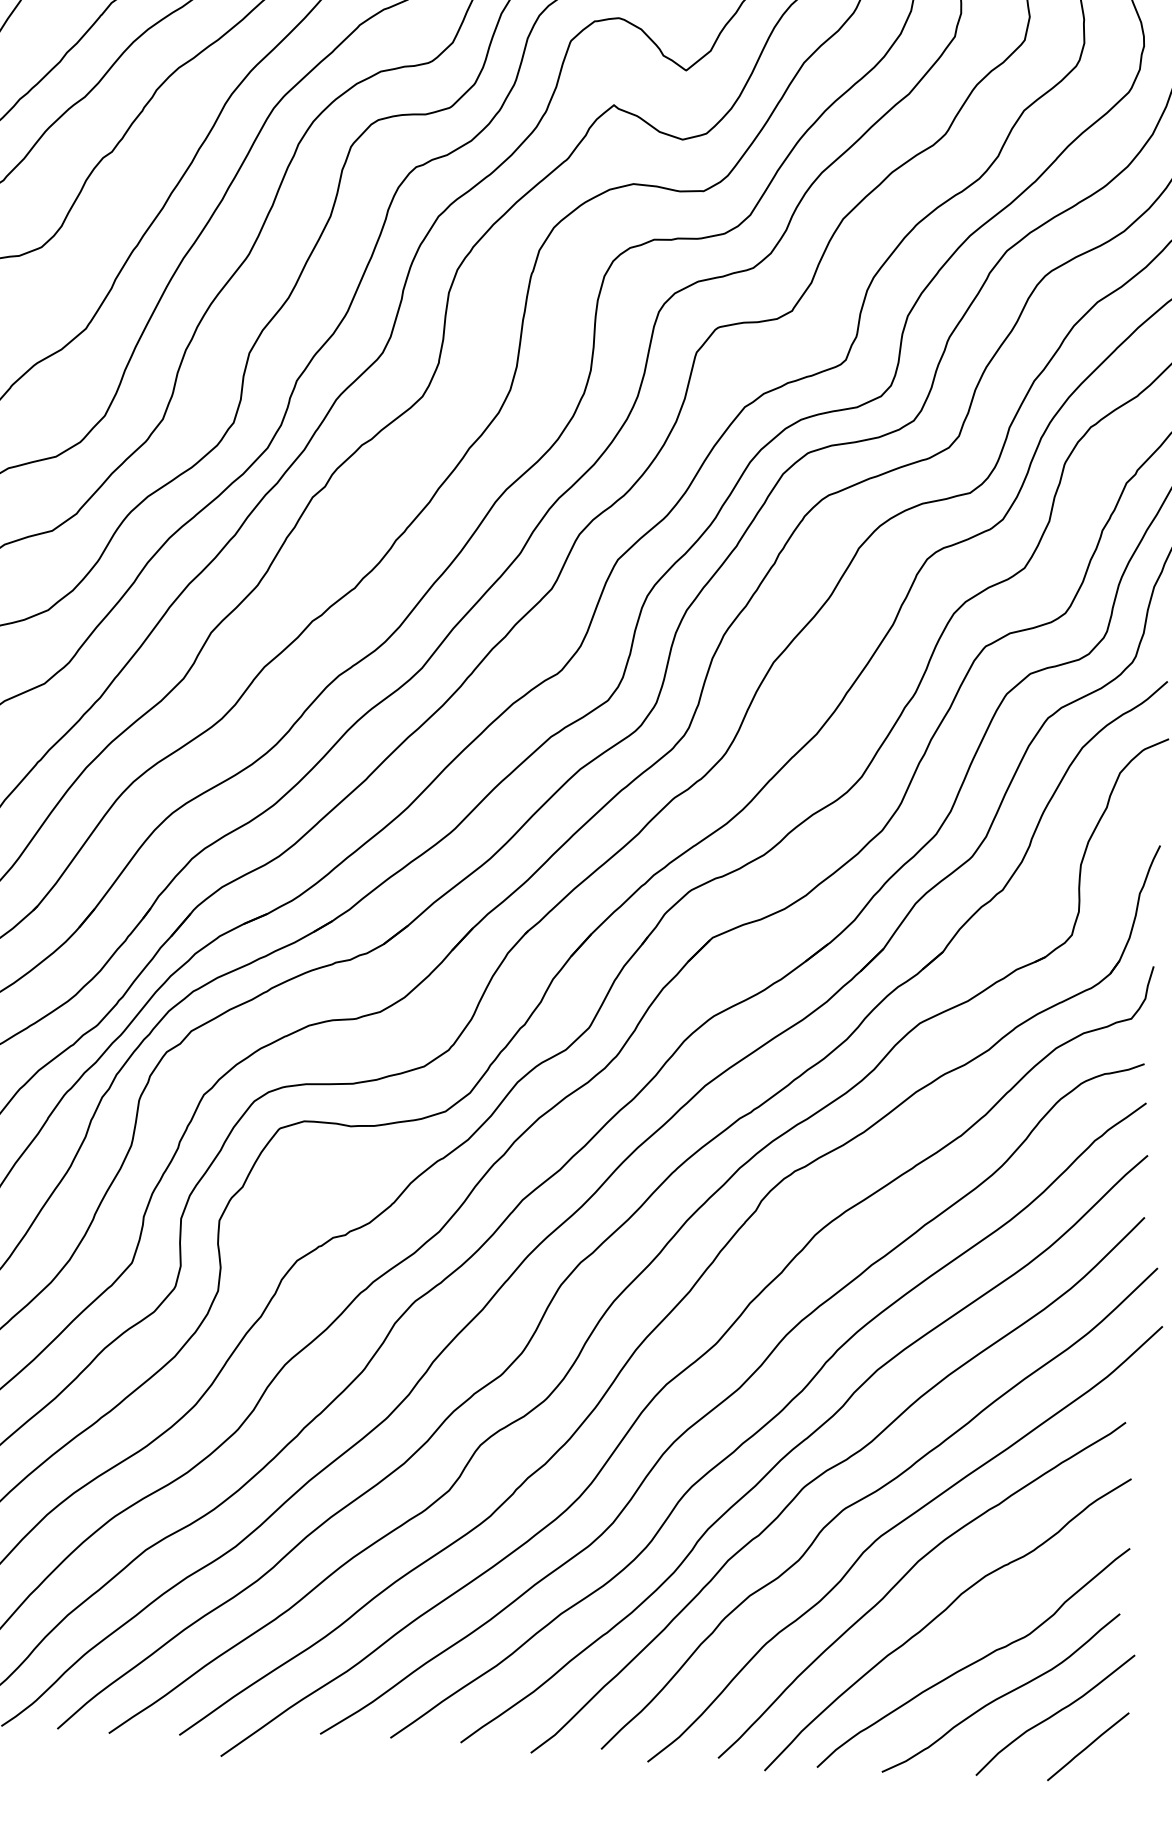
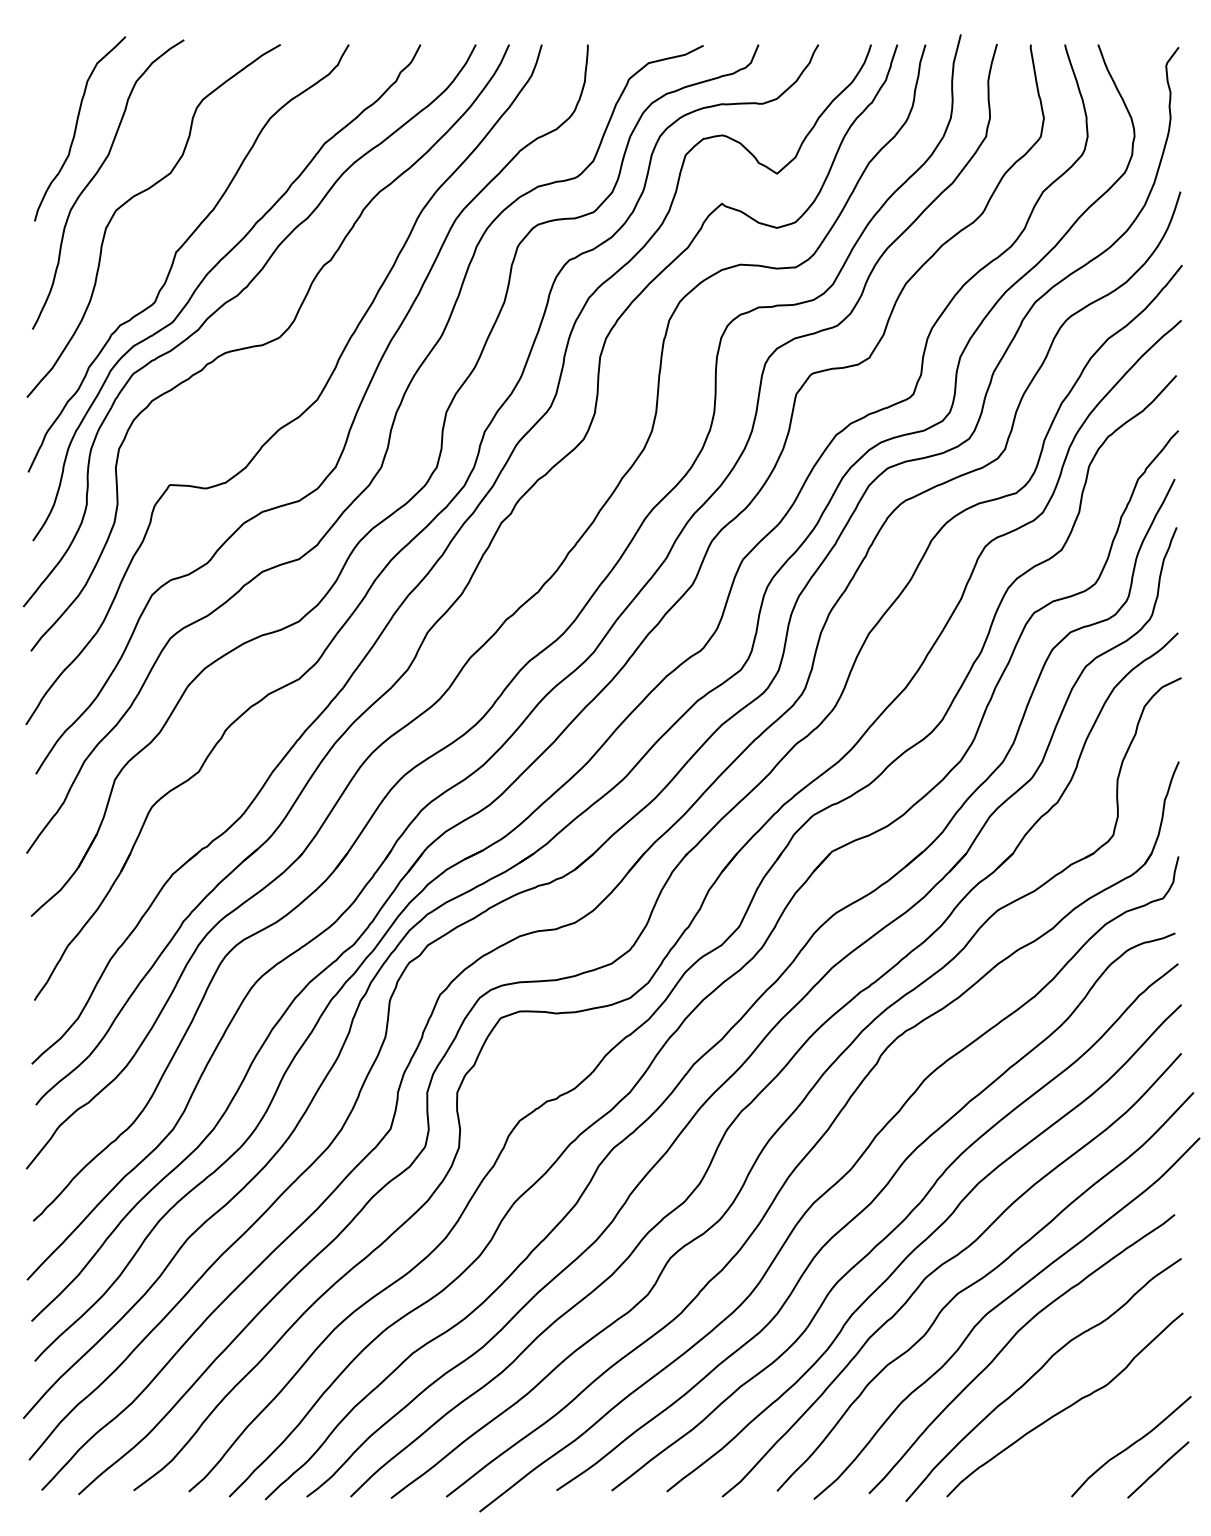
curve: (1000, 1695) -> (1087, 1433), removed

